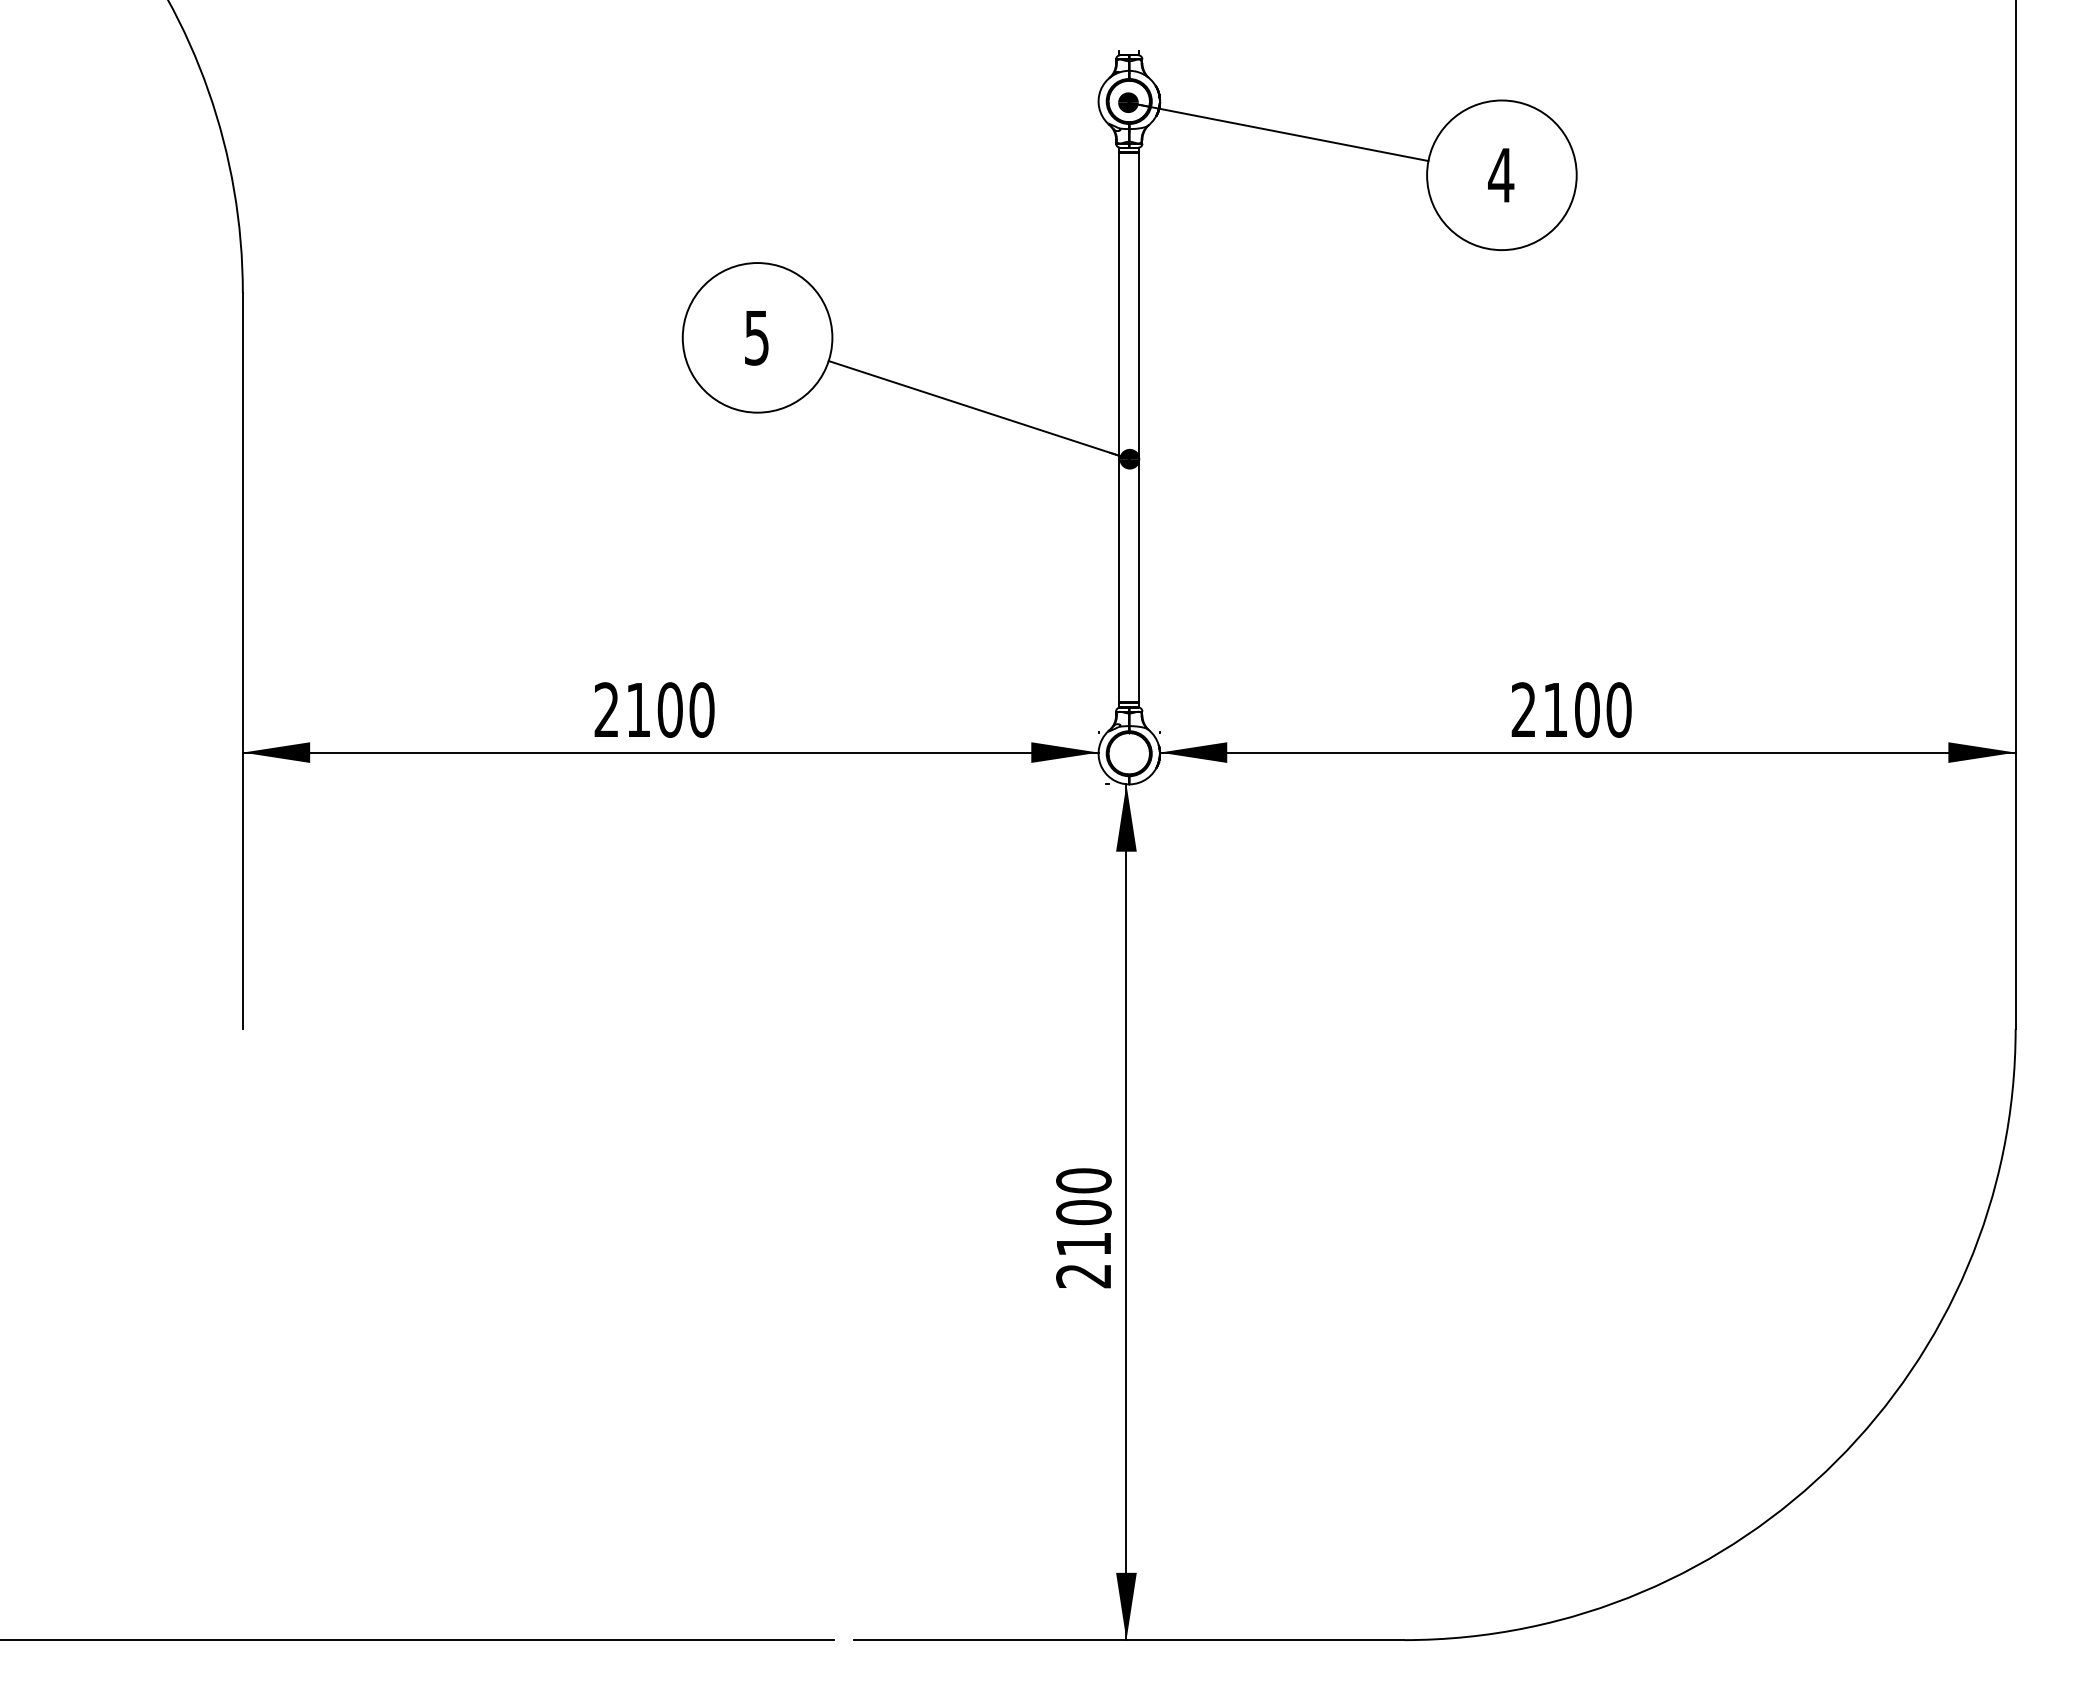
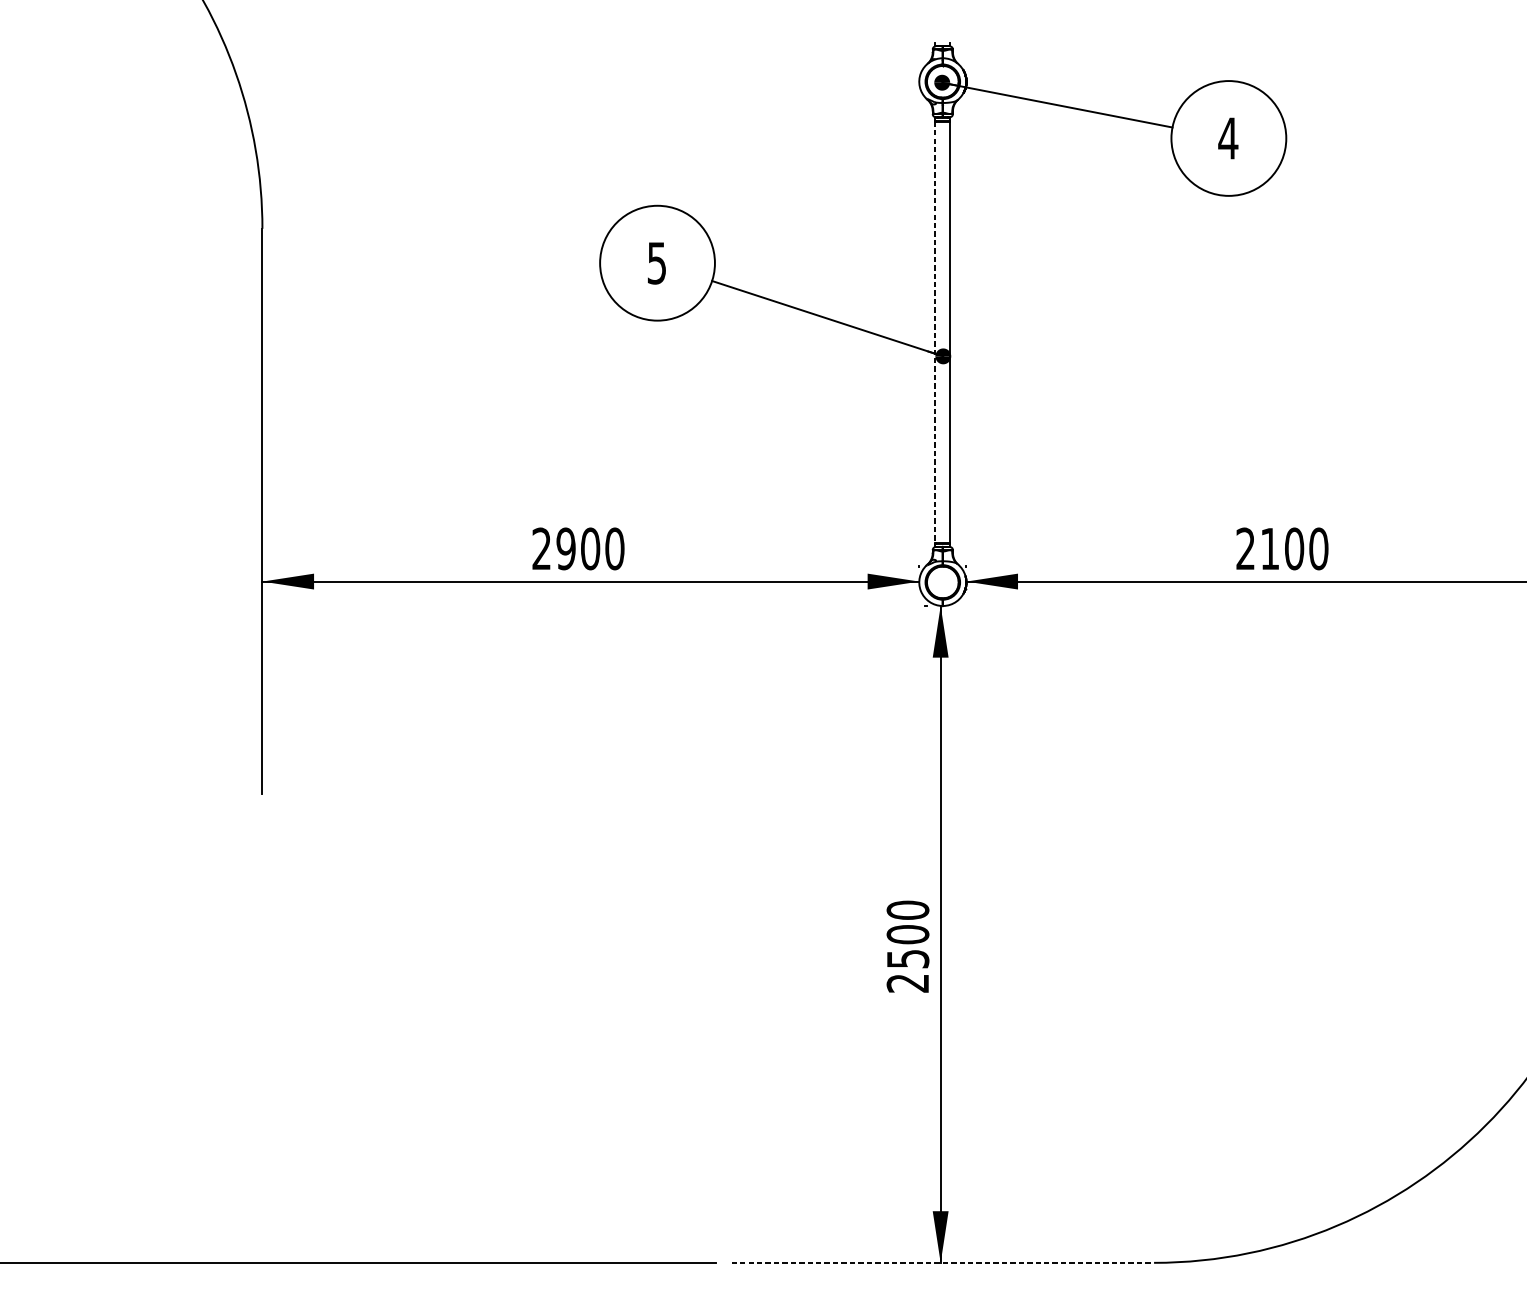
line: (1119, 428) -> (935, 332), solid -> dashed
text: (638, 709) -> (566, 548), 2100 -> 2900
text: (1084, 1244) -> (908, 959), 2100 -> 2500
line: (1129, 1640) -> (943, 1263), solid -> dashed

